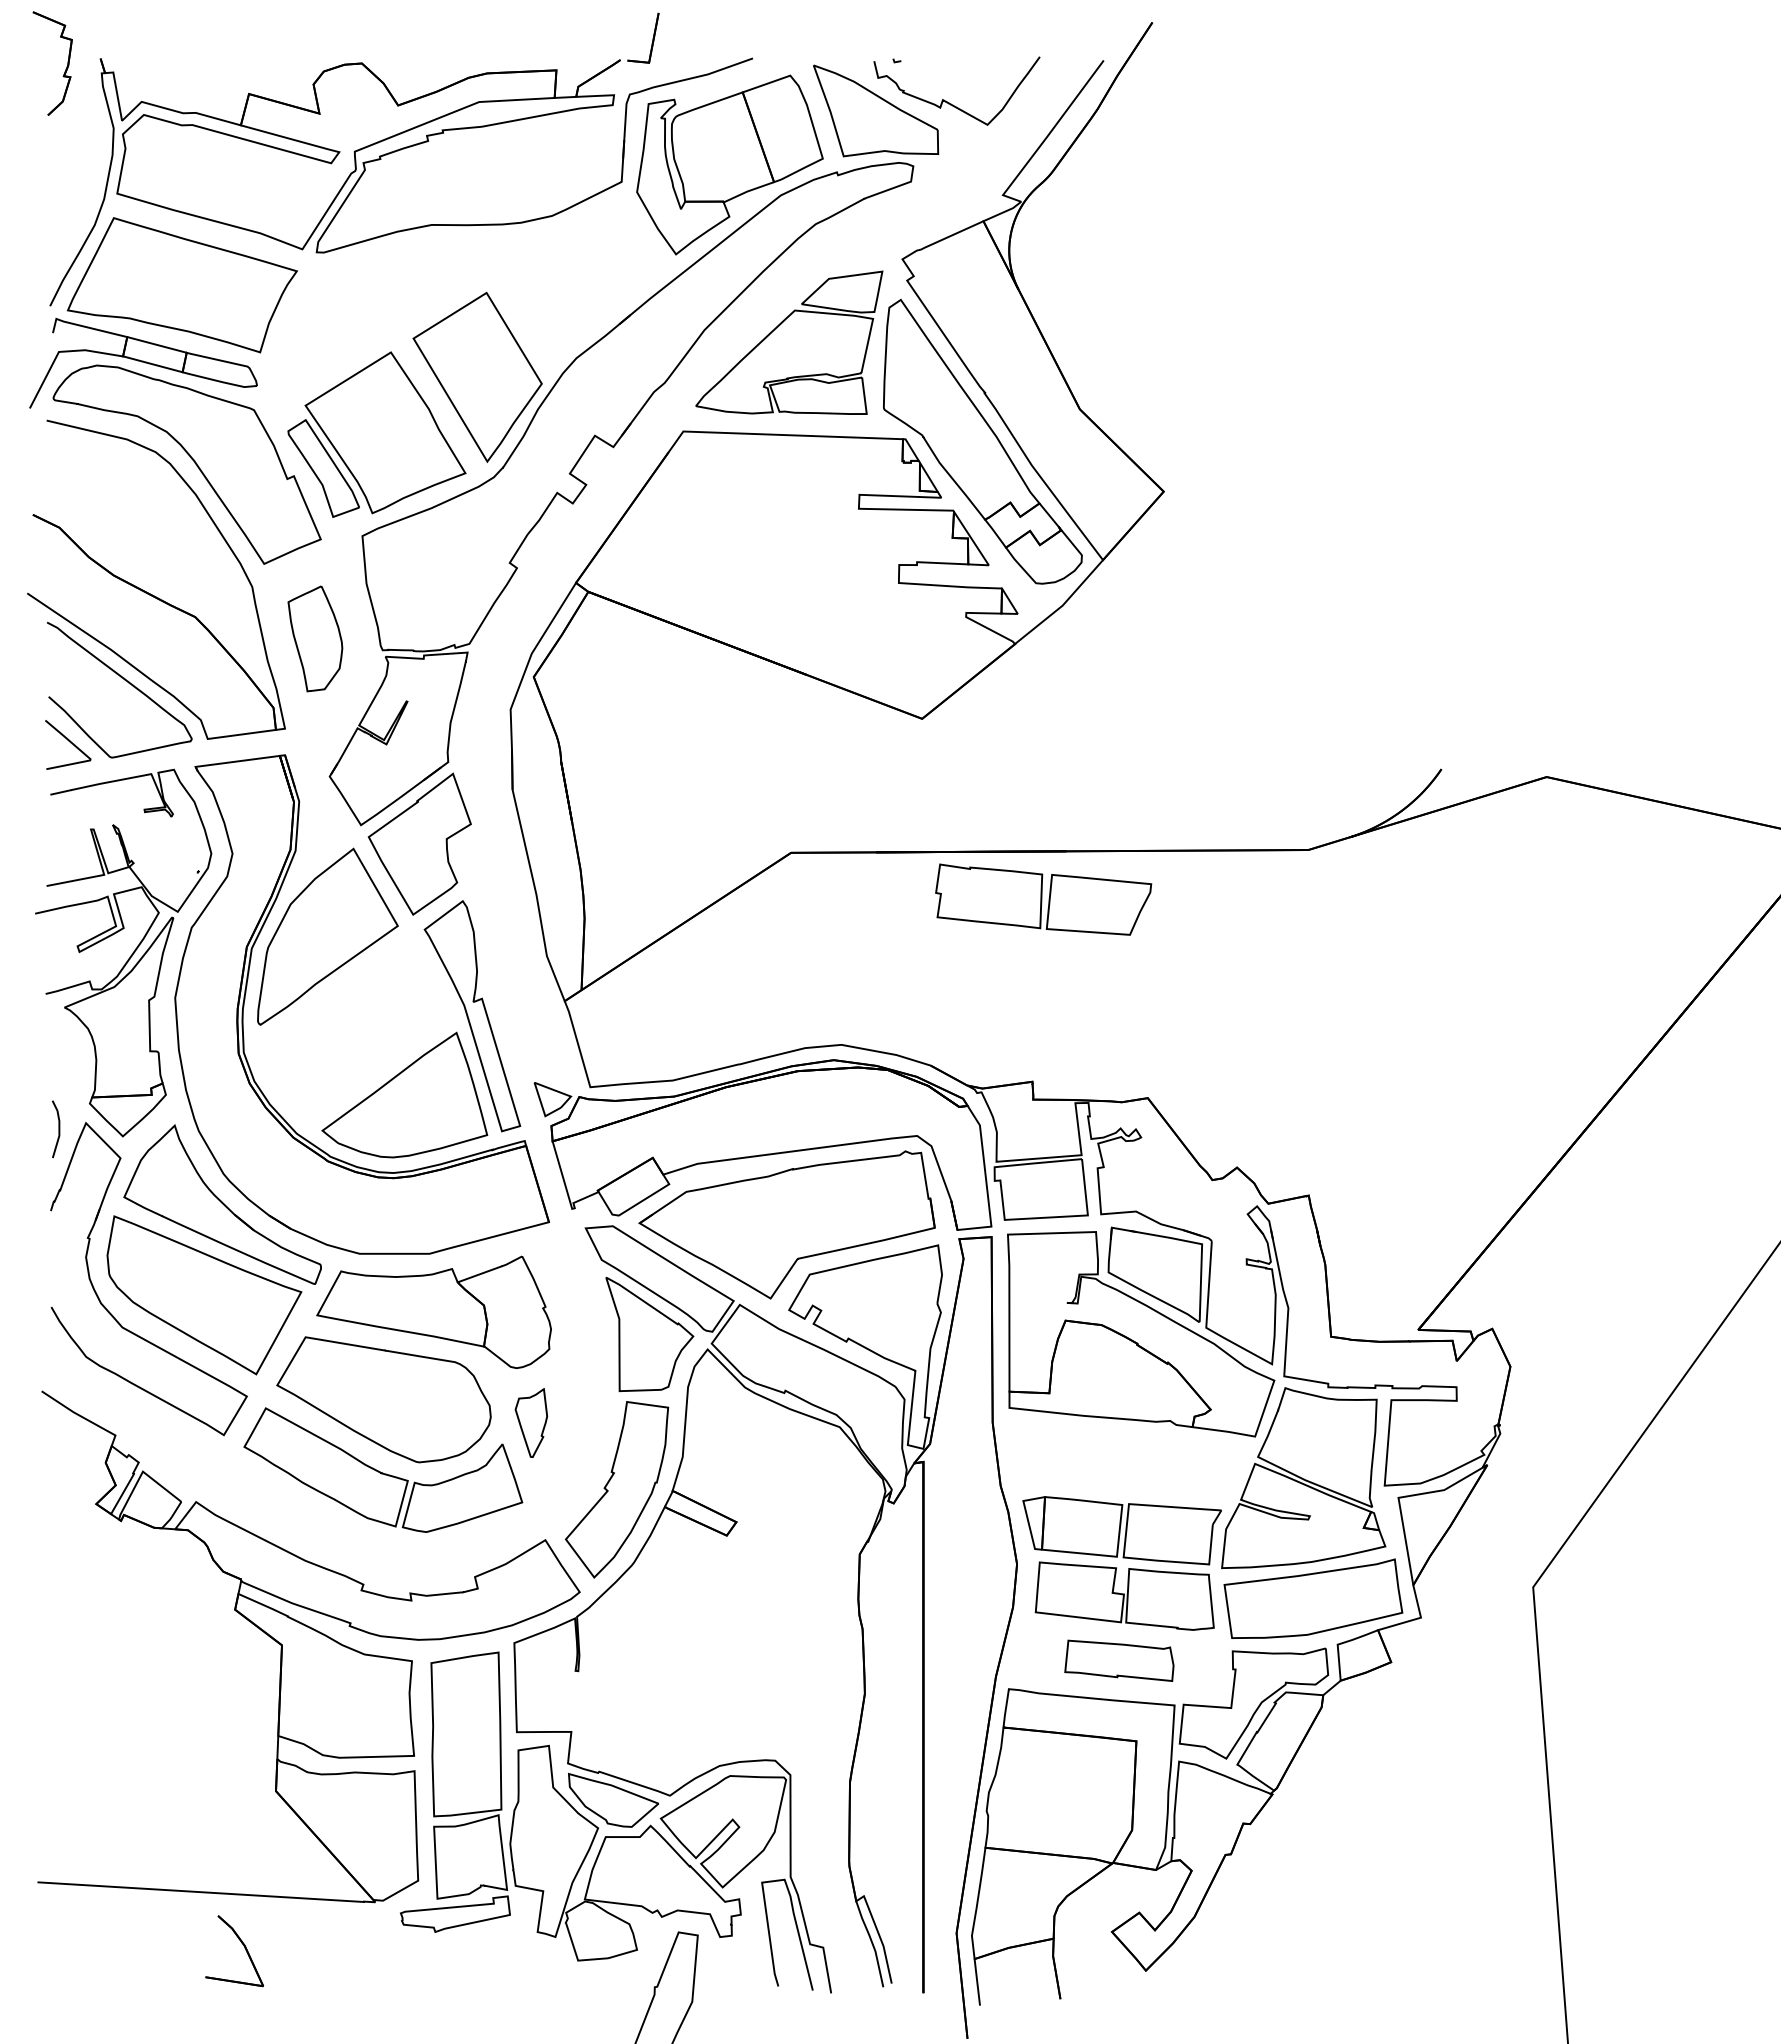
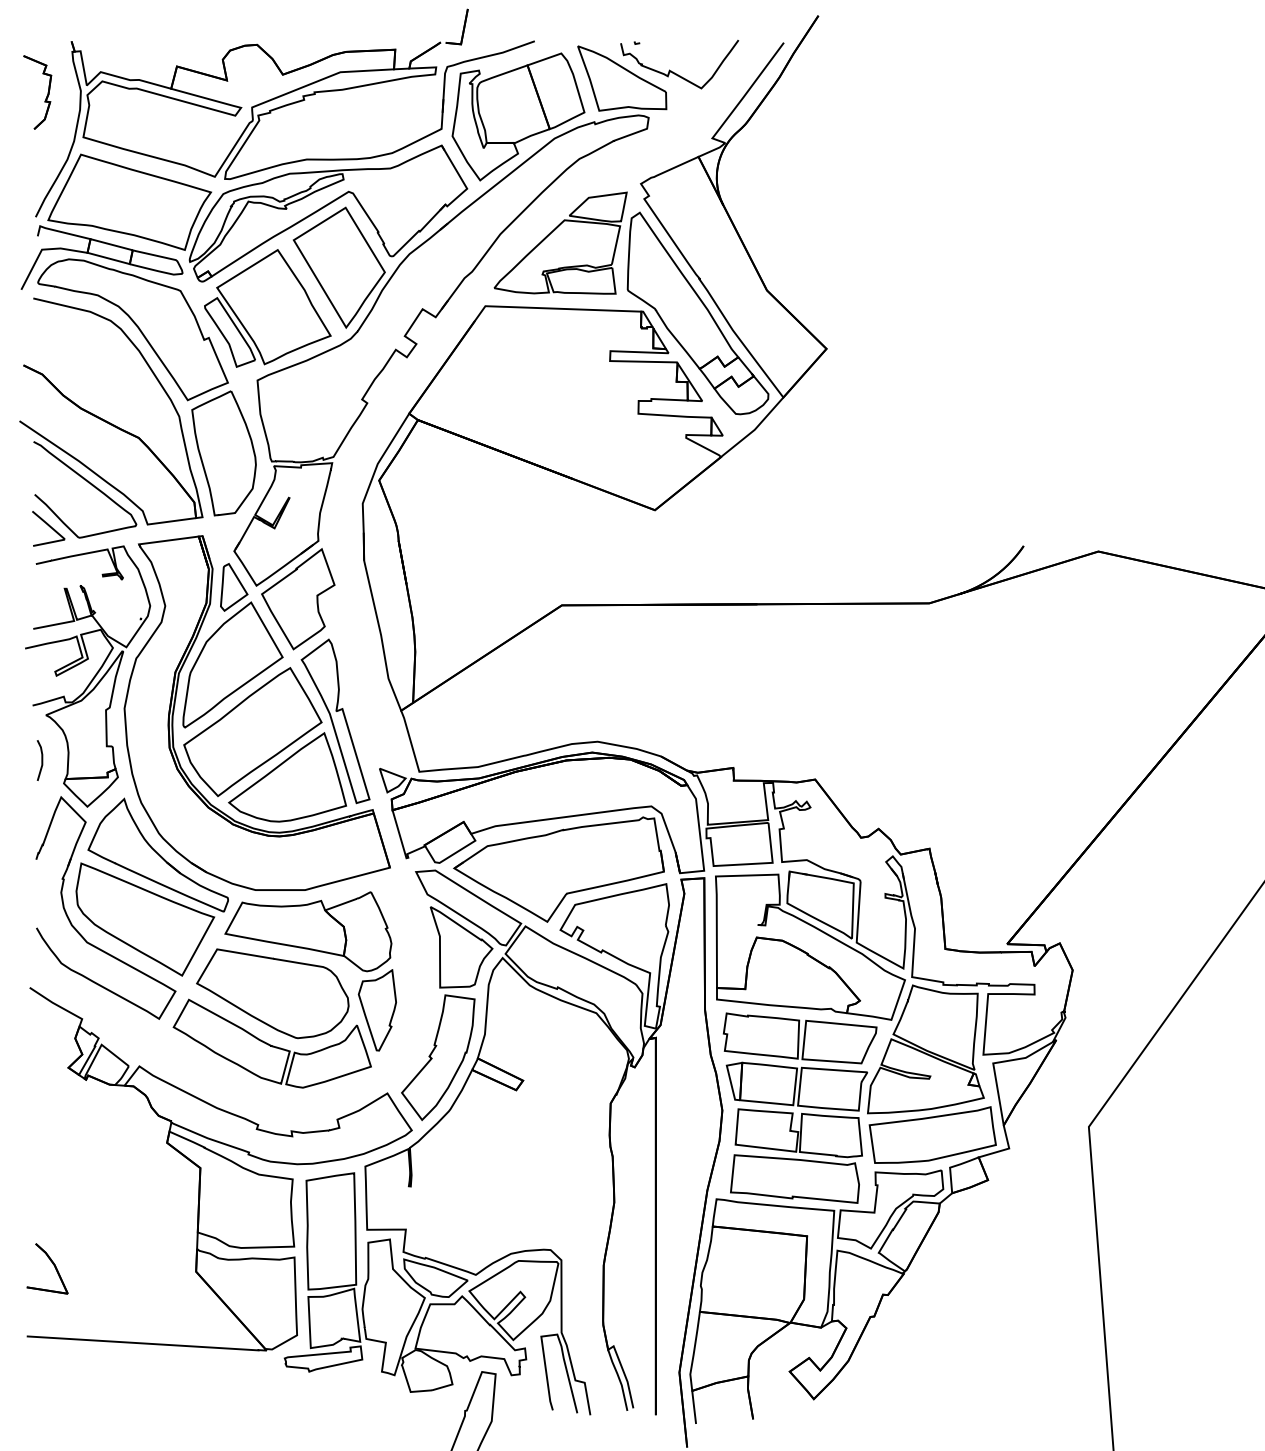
part: (66, 66) -> (47, 94), moved
part: (457, 292) -> (325, 207), added
part: (315, 638) -> (224, 453), size x1.67
part: (329, 827) -> (234, 587), added
part: (1043, 899) -> (800, 1038), moved
part: (355, 1031) -> (252, 732), added
curve: (58, 1129) -> (41, 760), moved
part: (531, 1422) -> (377, 1009), size x1.67
part: (1119, 1660) -> (795, 1178), size x1.67
part: (243, 1946) -> (53, 1265), moved

